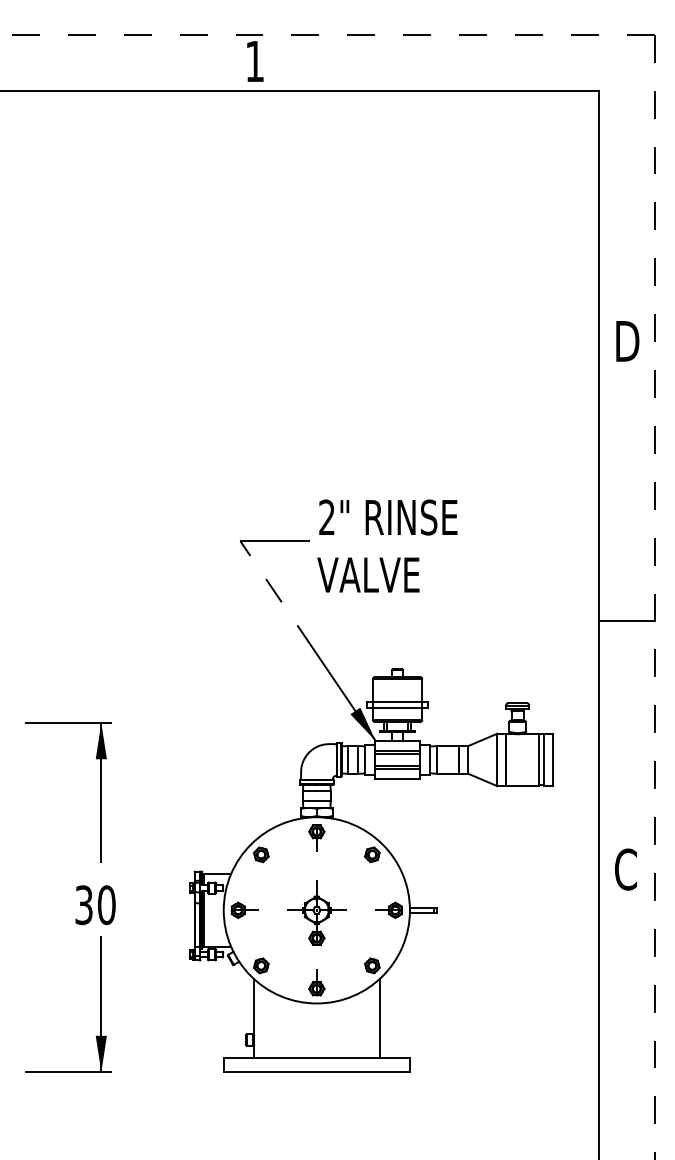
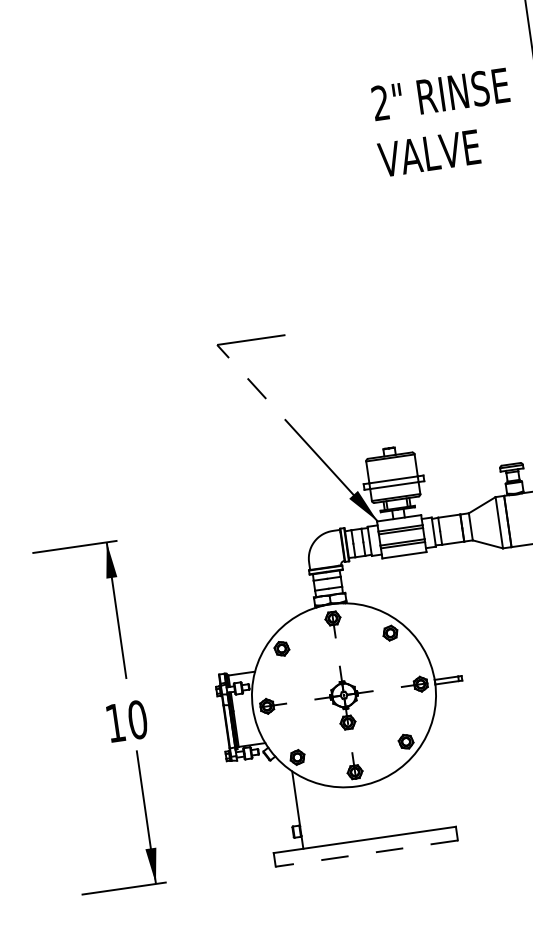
text: (387, 545) -> (443, 121), moved
text: (83, 905) -> (115, 723), 30 -> 10
line: (379, 1018) -> (420, 792), removed
line: (316, 1072) -> (366, 853), solid -> dashed

